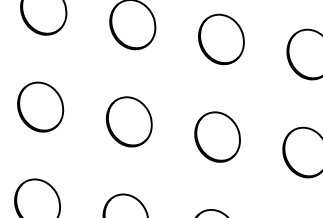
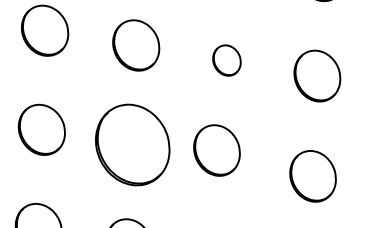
part: (221, 39) -> (226, 60), size x0.6
part: (129, 121) -> (132, 144), size x1.6
part: (217, 137) -> (216, 150), moved

